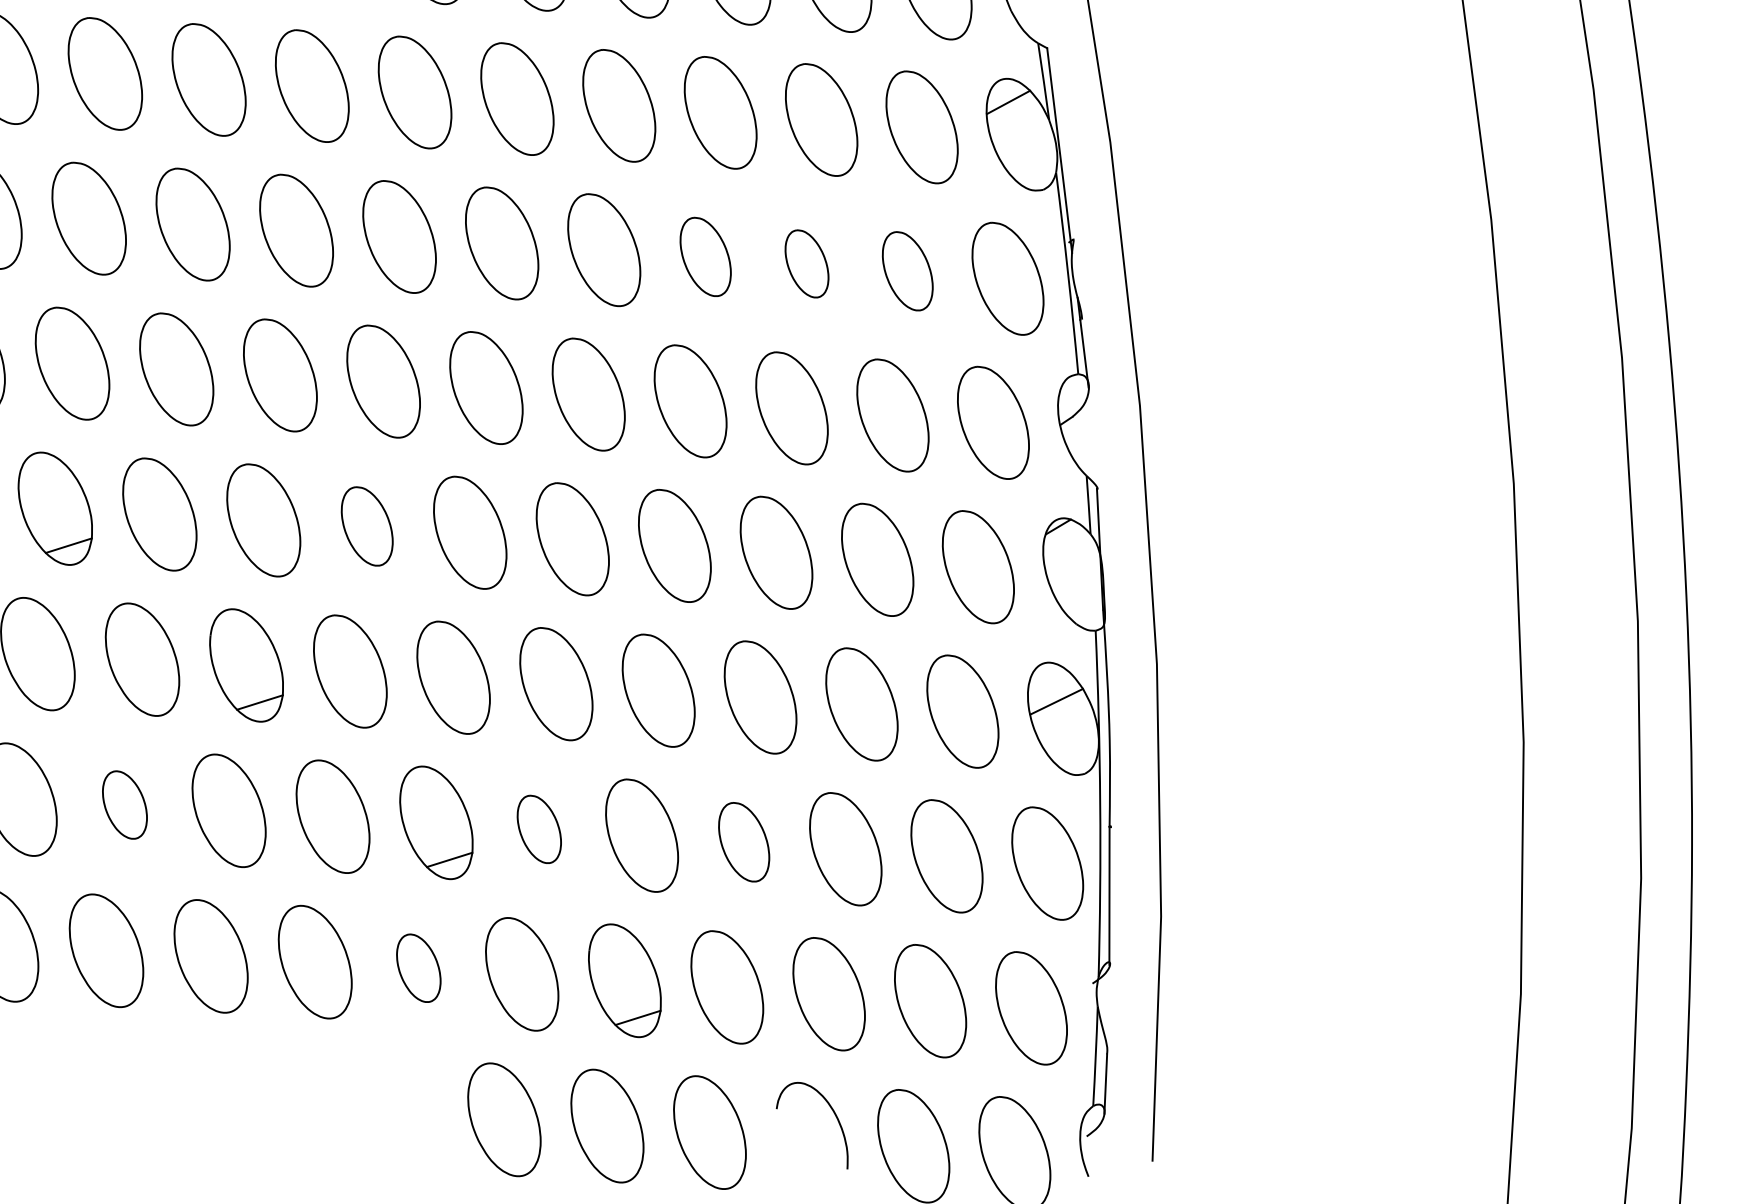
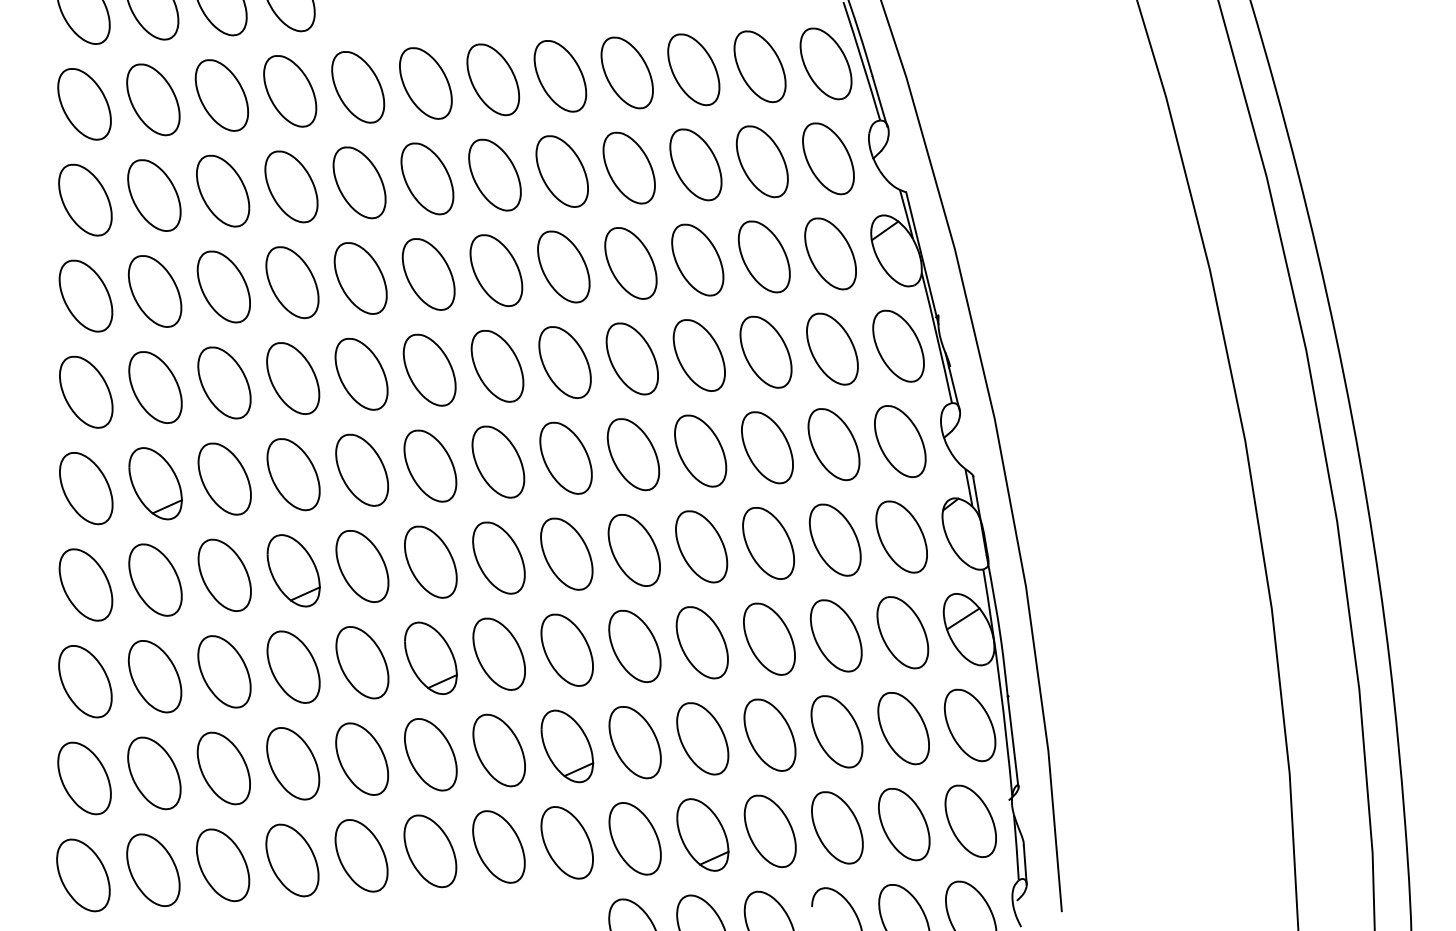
part: (704, 256) -> (698, 355), size x1.43
part: (806, 262) -> (765, 351), size x1.67
part: (907, 270) -> (832, 348), size x1.43
part: (366, 525) -> (498, 557), size x1.43
part: (125, 804) -> (362, 758), size x1.67
part: (538, 828) -> (634, 742), size x1.67
part: (743, 841) -> (769, 734), size x1.43
part: (417, 967) -> (566, 842), size x1.67

